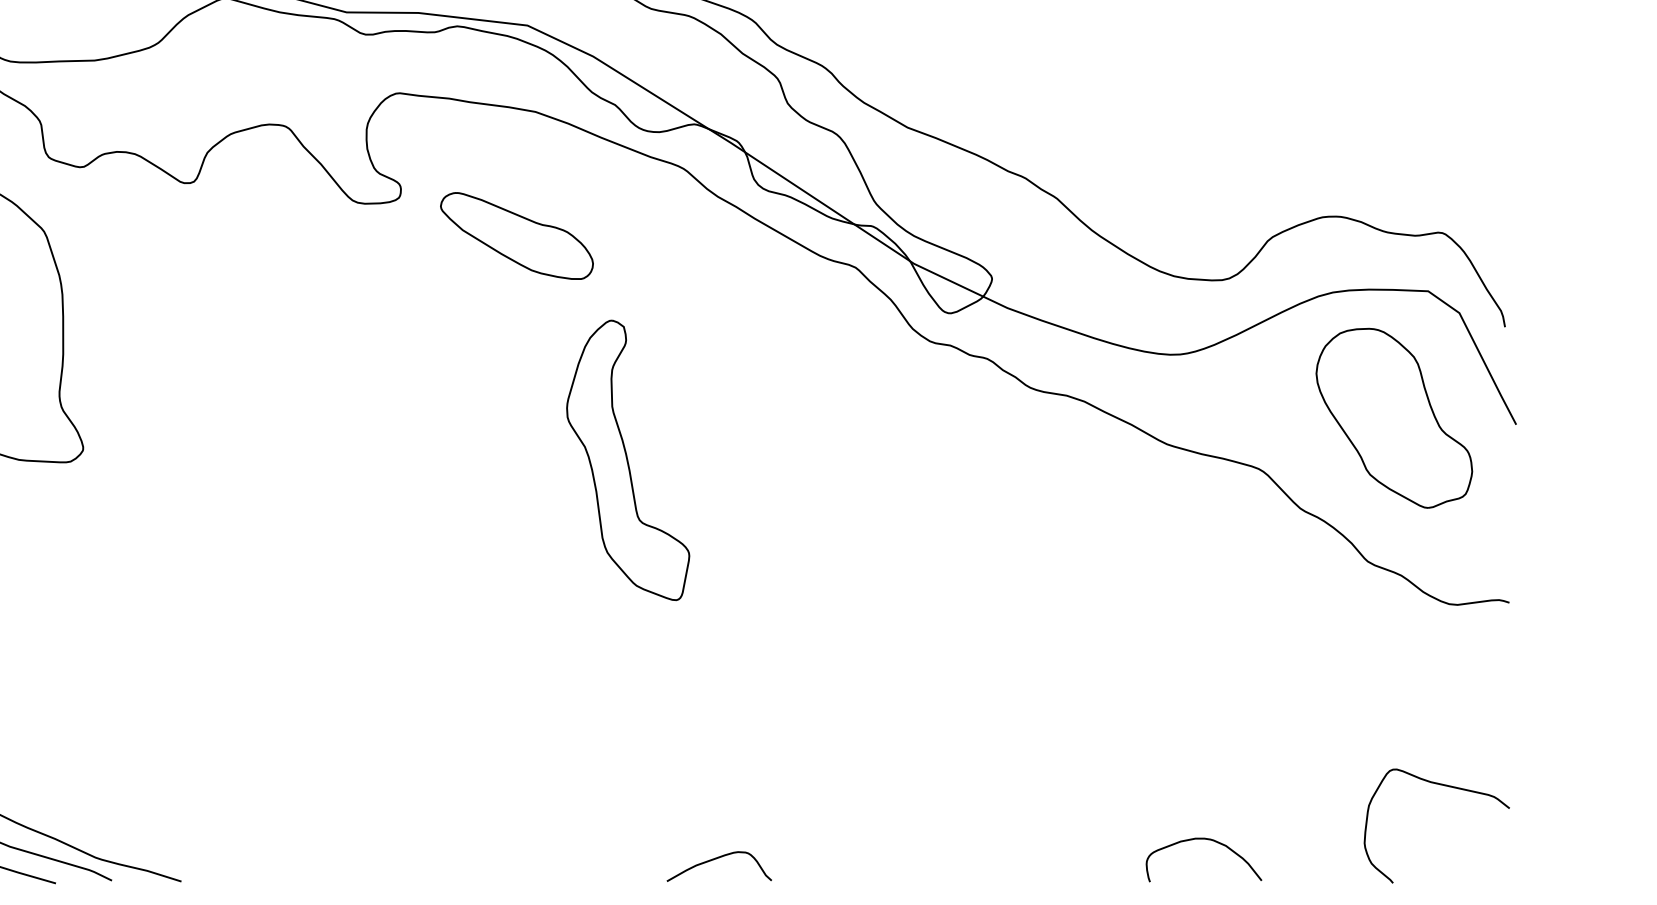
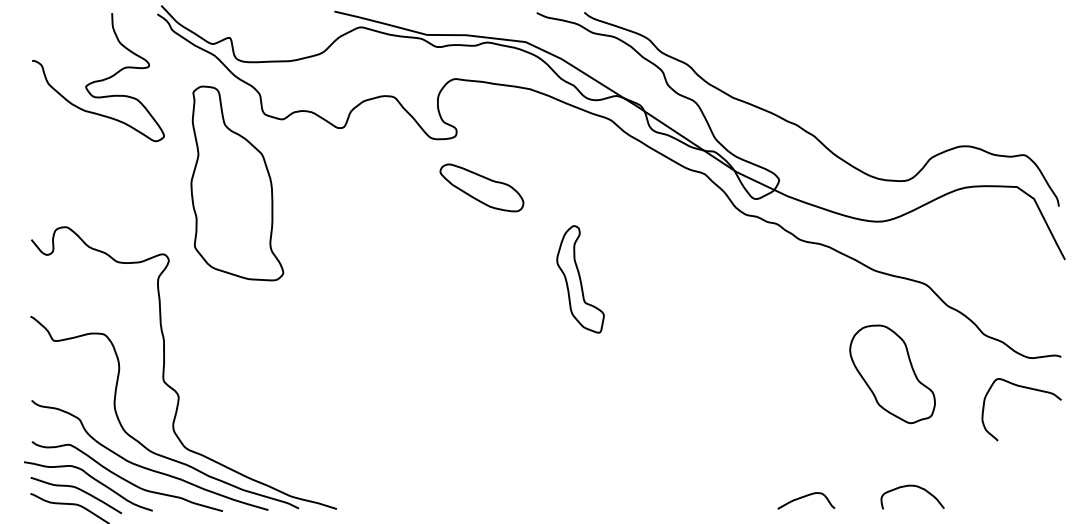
part: (516, 235) -> (481, 187), moved
part: (1394, 418) -> (892, 374), moved
part: (627, 460) -> (580, 279), size x0.7
curve: (1441, 786) -> (1024, 388), moved
curve: (1210, 841) -> (916, 487), moved
curve: (717, 860) -> (805, 497), moved

